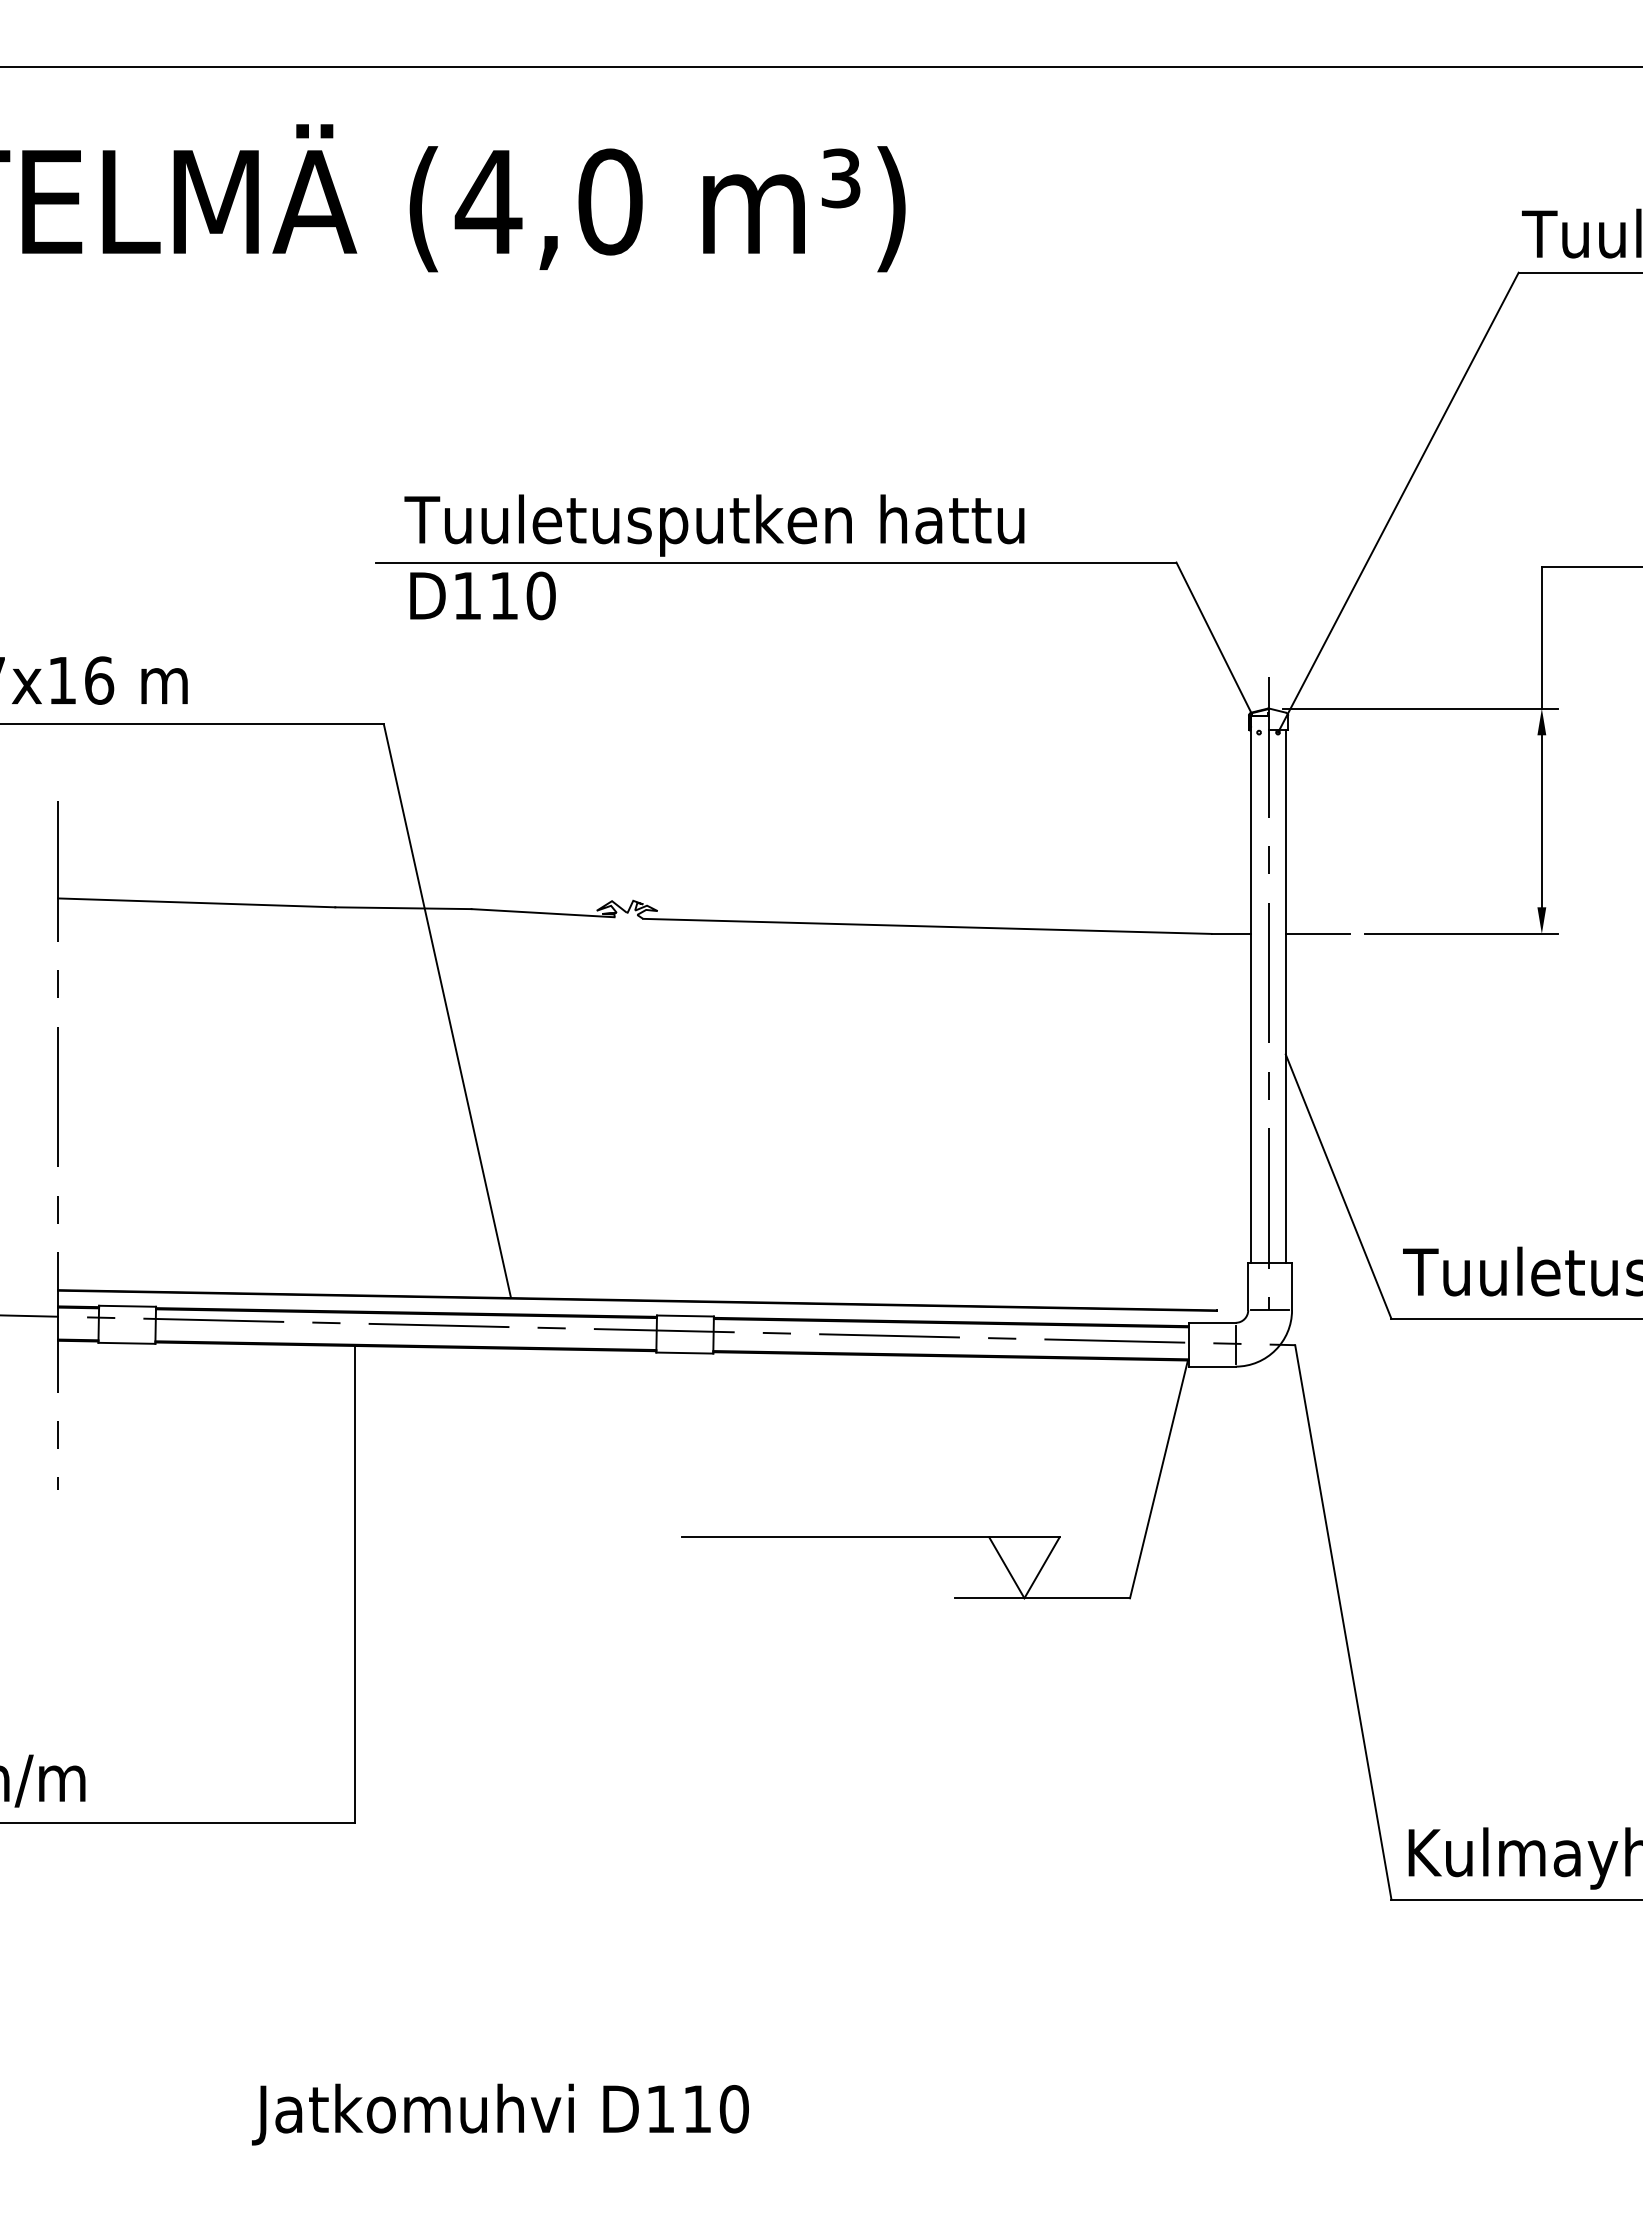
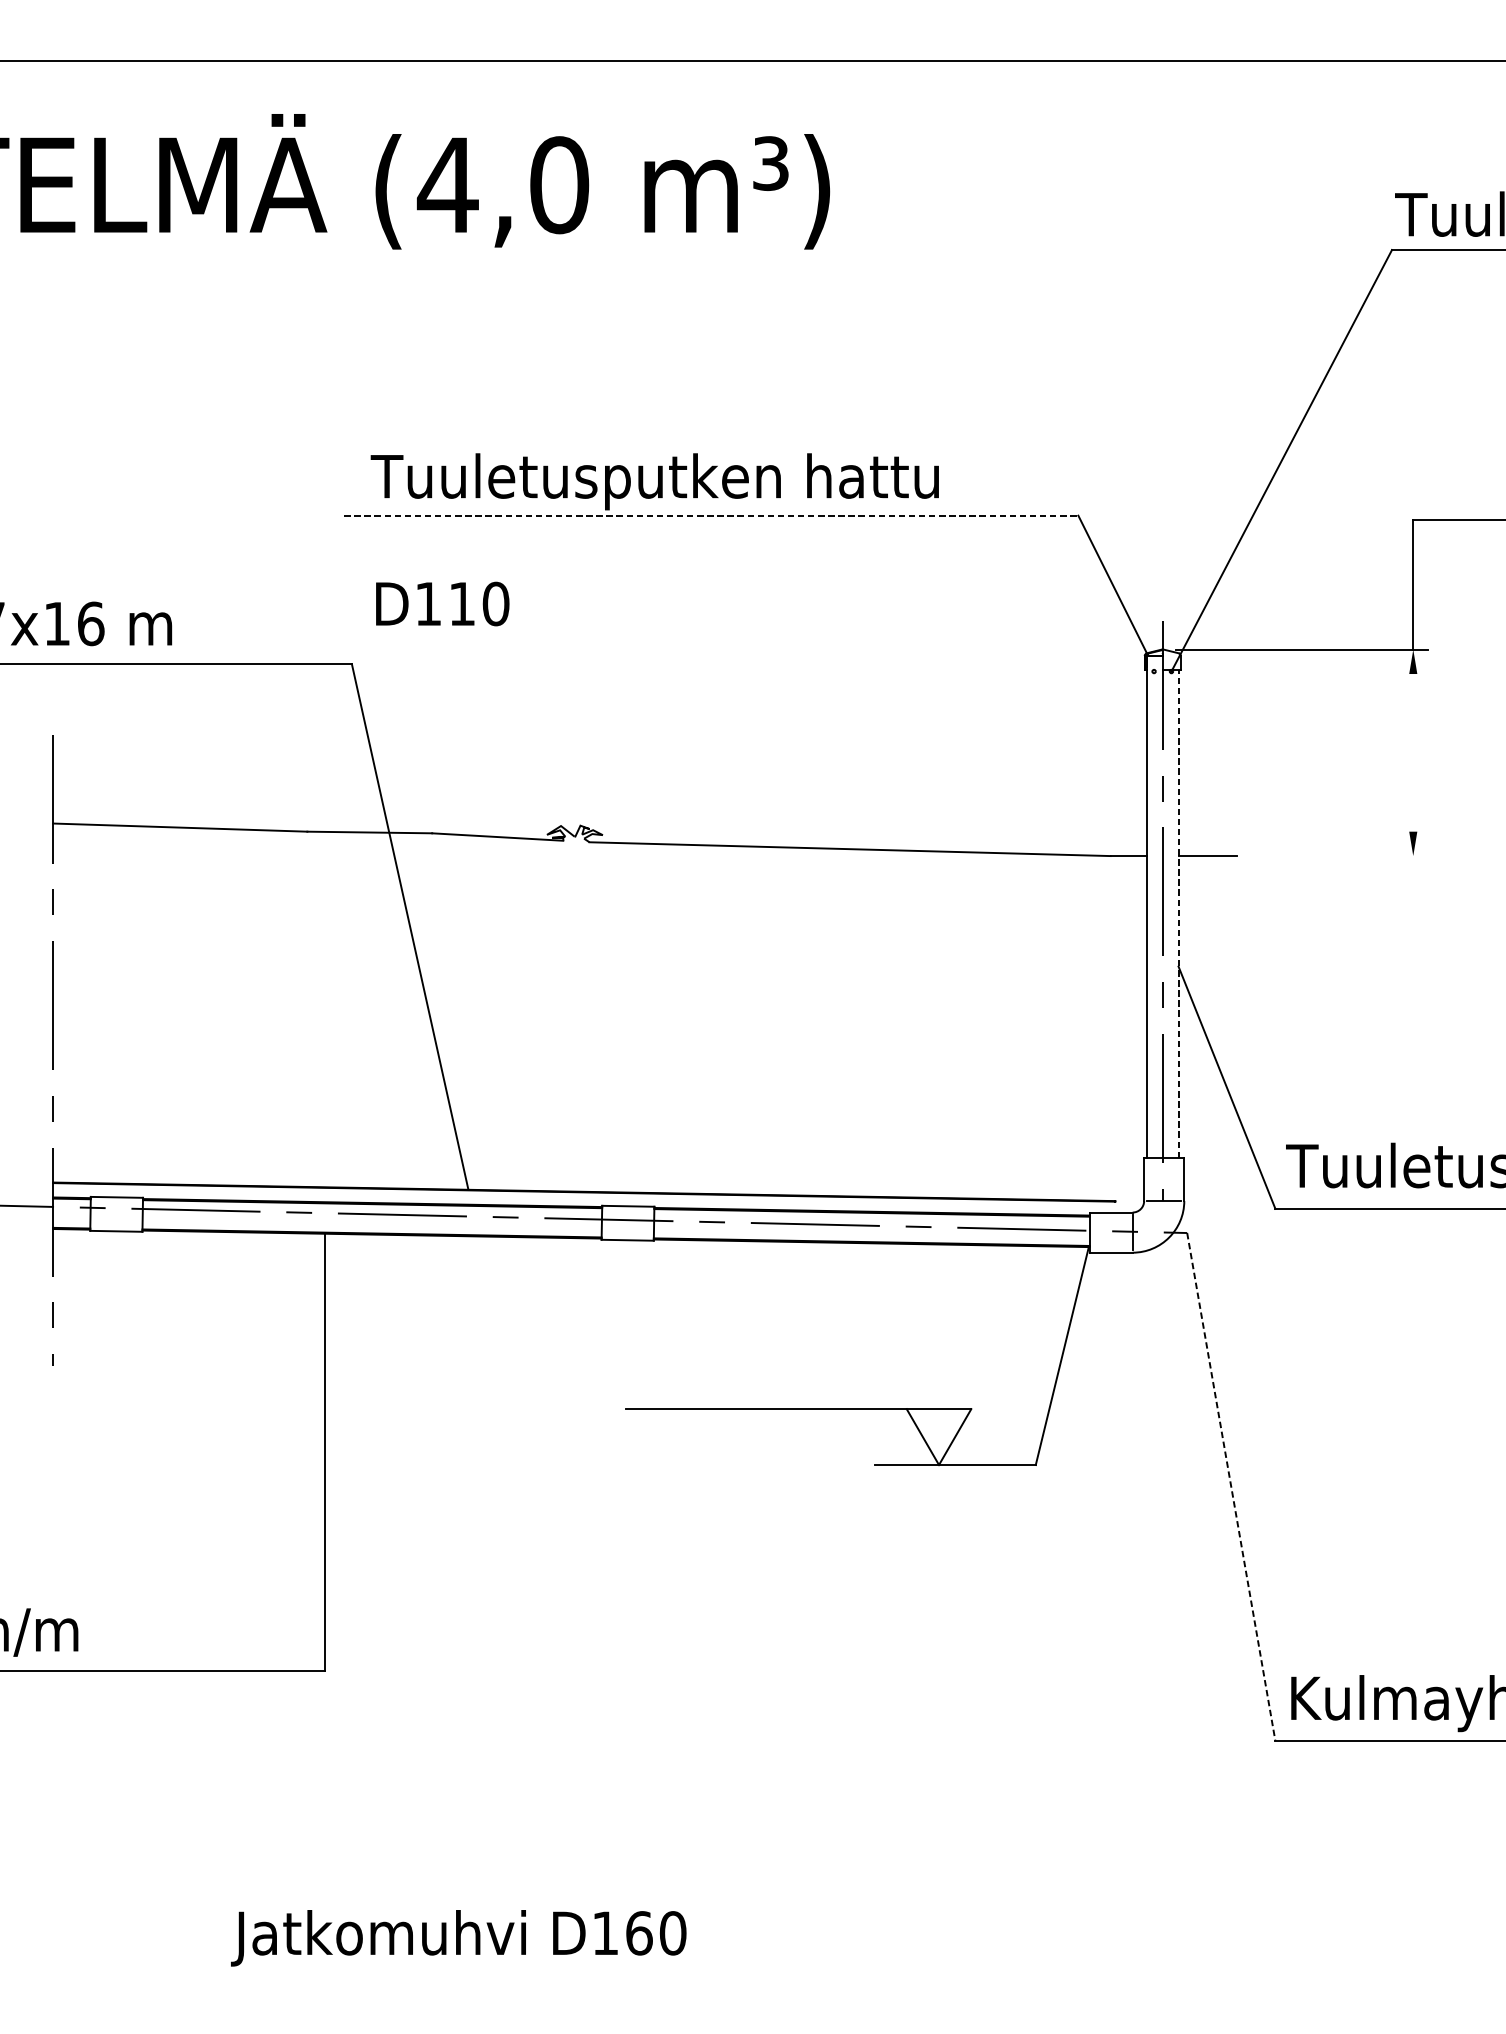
line: (776, 562) -> (711, 515), solid -> dashed
text: (482, 595) -> (442, 603), moved
line: (1541, 821) -> (1412, 753), removed
line: (1461, 933) -> (1339, 855), removed
line: (1285, 996) -> (1178, 913), solid -> dashed
line: (1343, 1622) -> (1231, 1487), solid -> dashed
text: (697, 2109) -> (639, 1933), D110 -> D160

